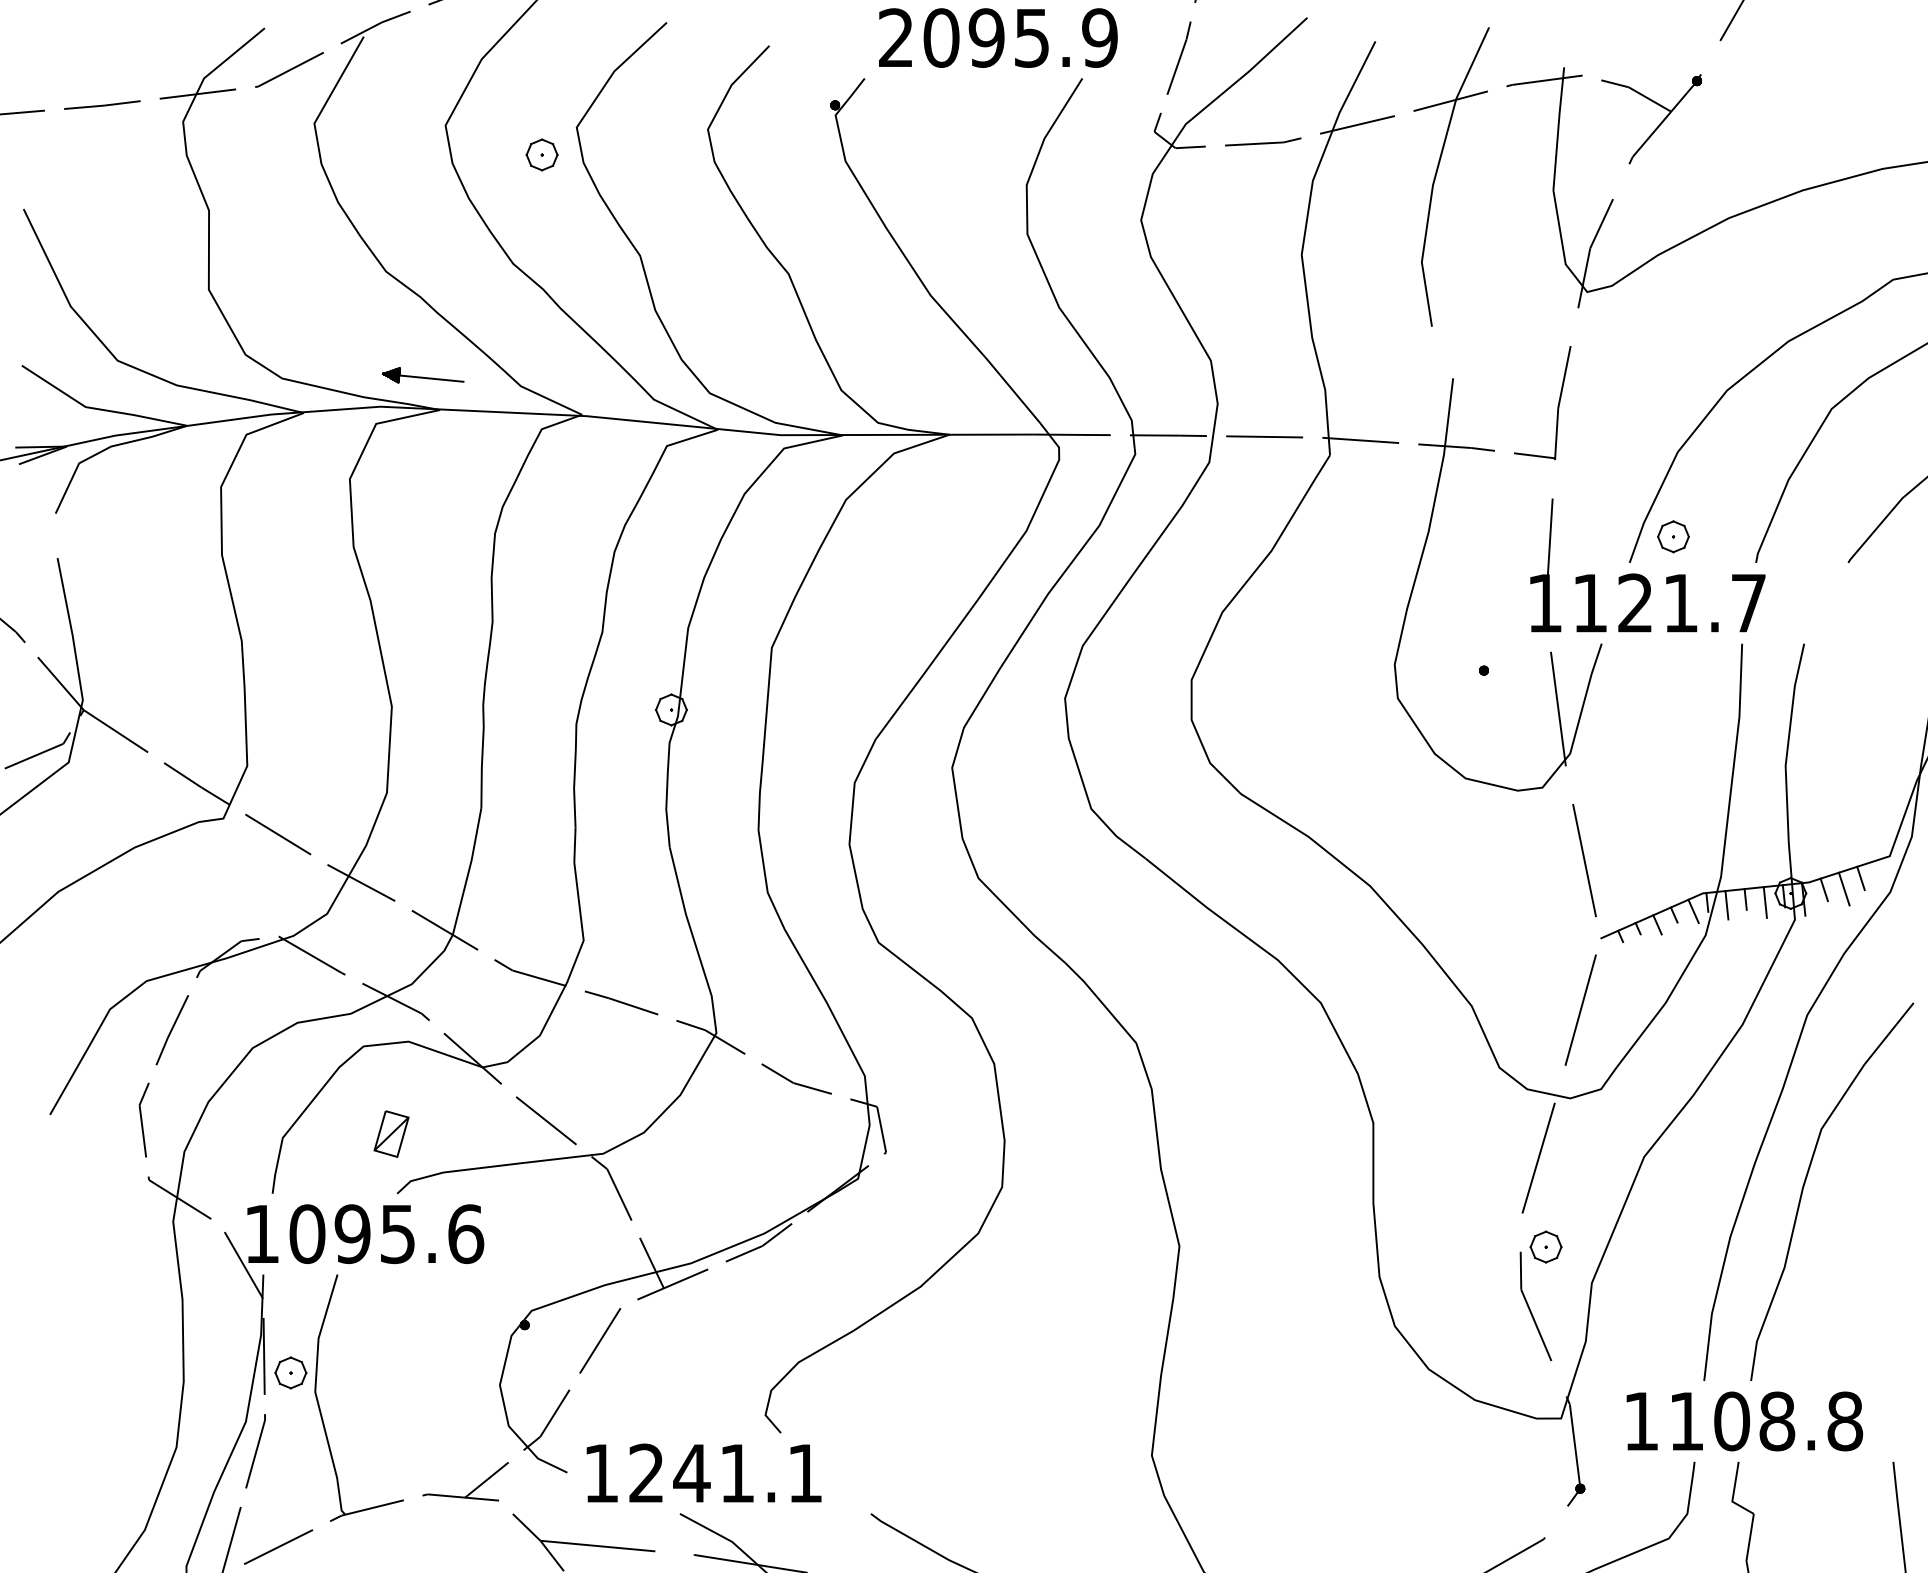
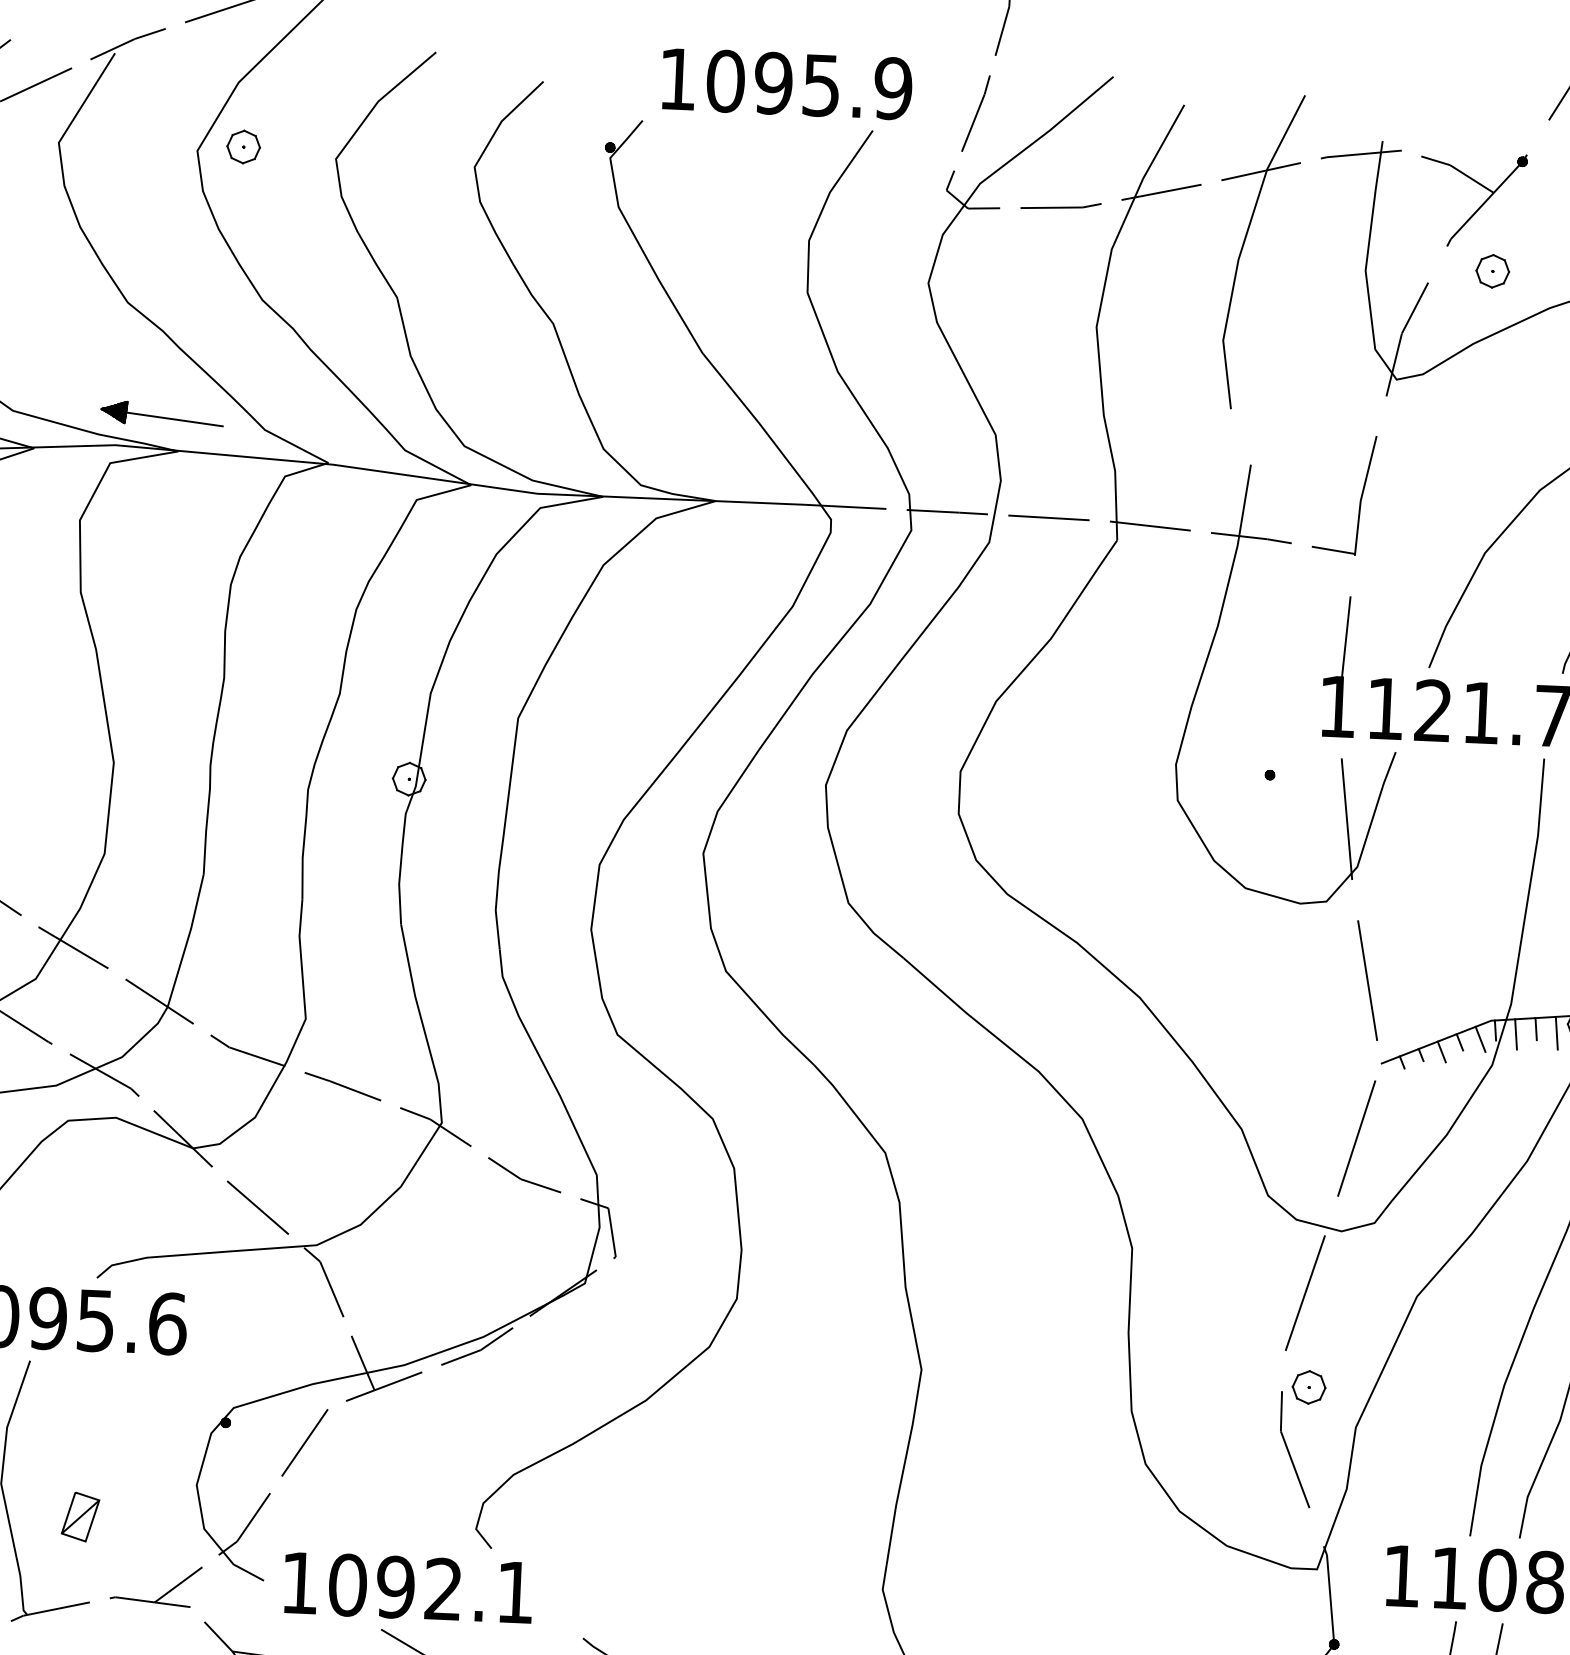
text: (895, 37) -> (677, 78), 2095.9 -> 1095.9
part: (541, 154) -> (243, 146), moved
part: (422, 375) -> (161, 414), size x1.43
part: (1673, 536) -> (1492, 271), moved
part: (391, 1133) -> (80, 1516), moved
text: (691, 1473) -> (395, 1587), 1241.1 -> 1092.1

